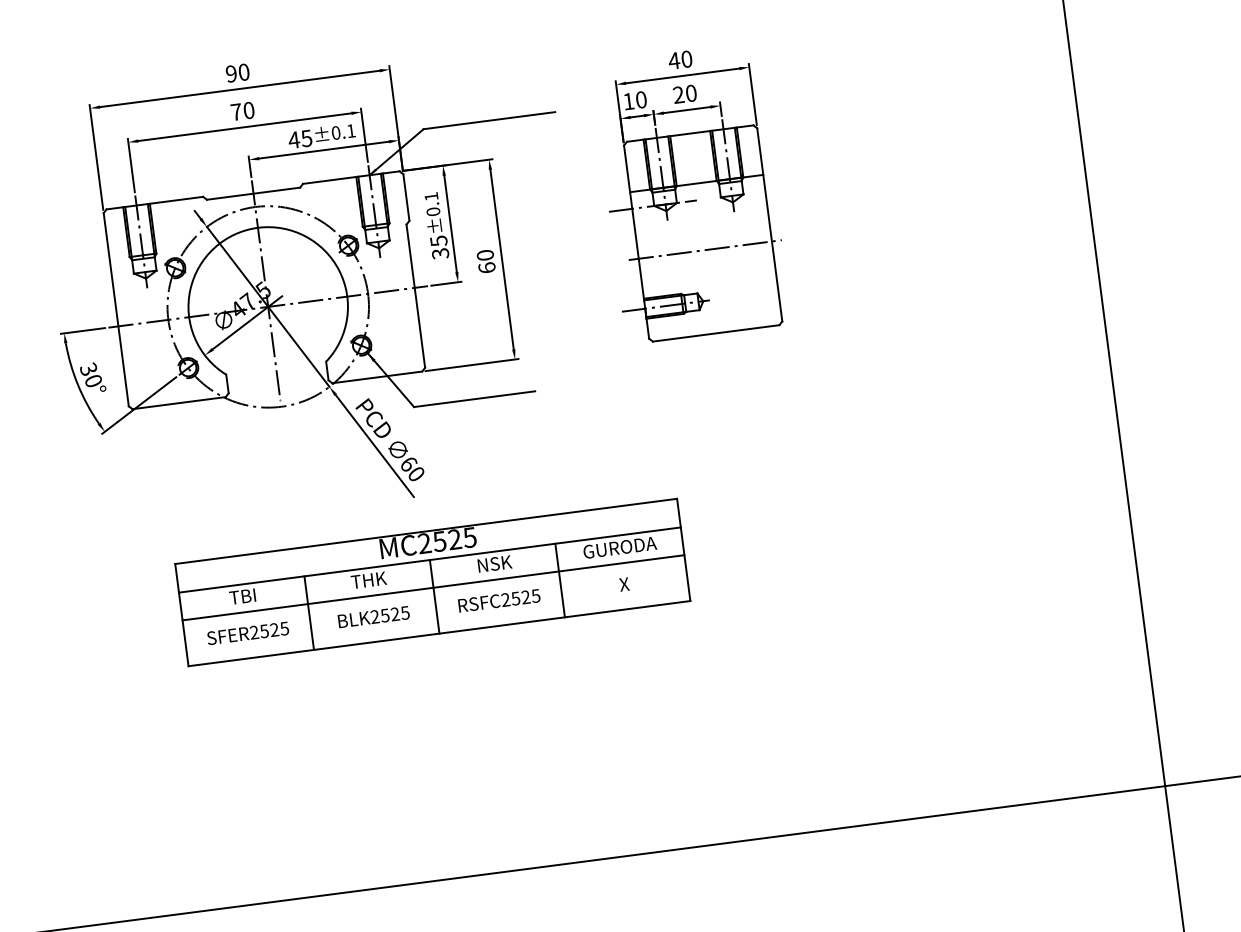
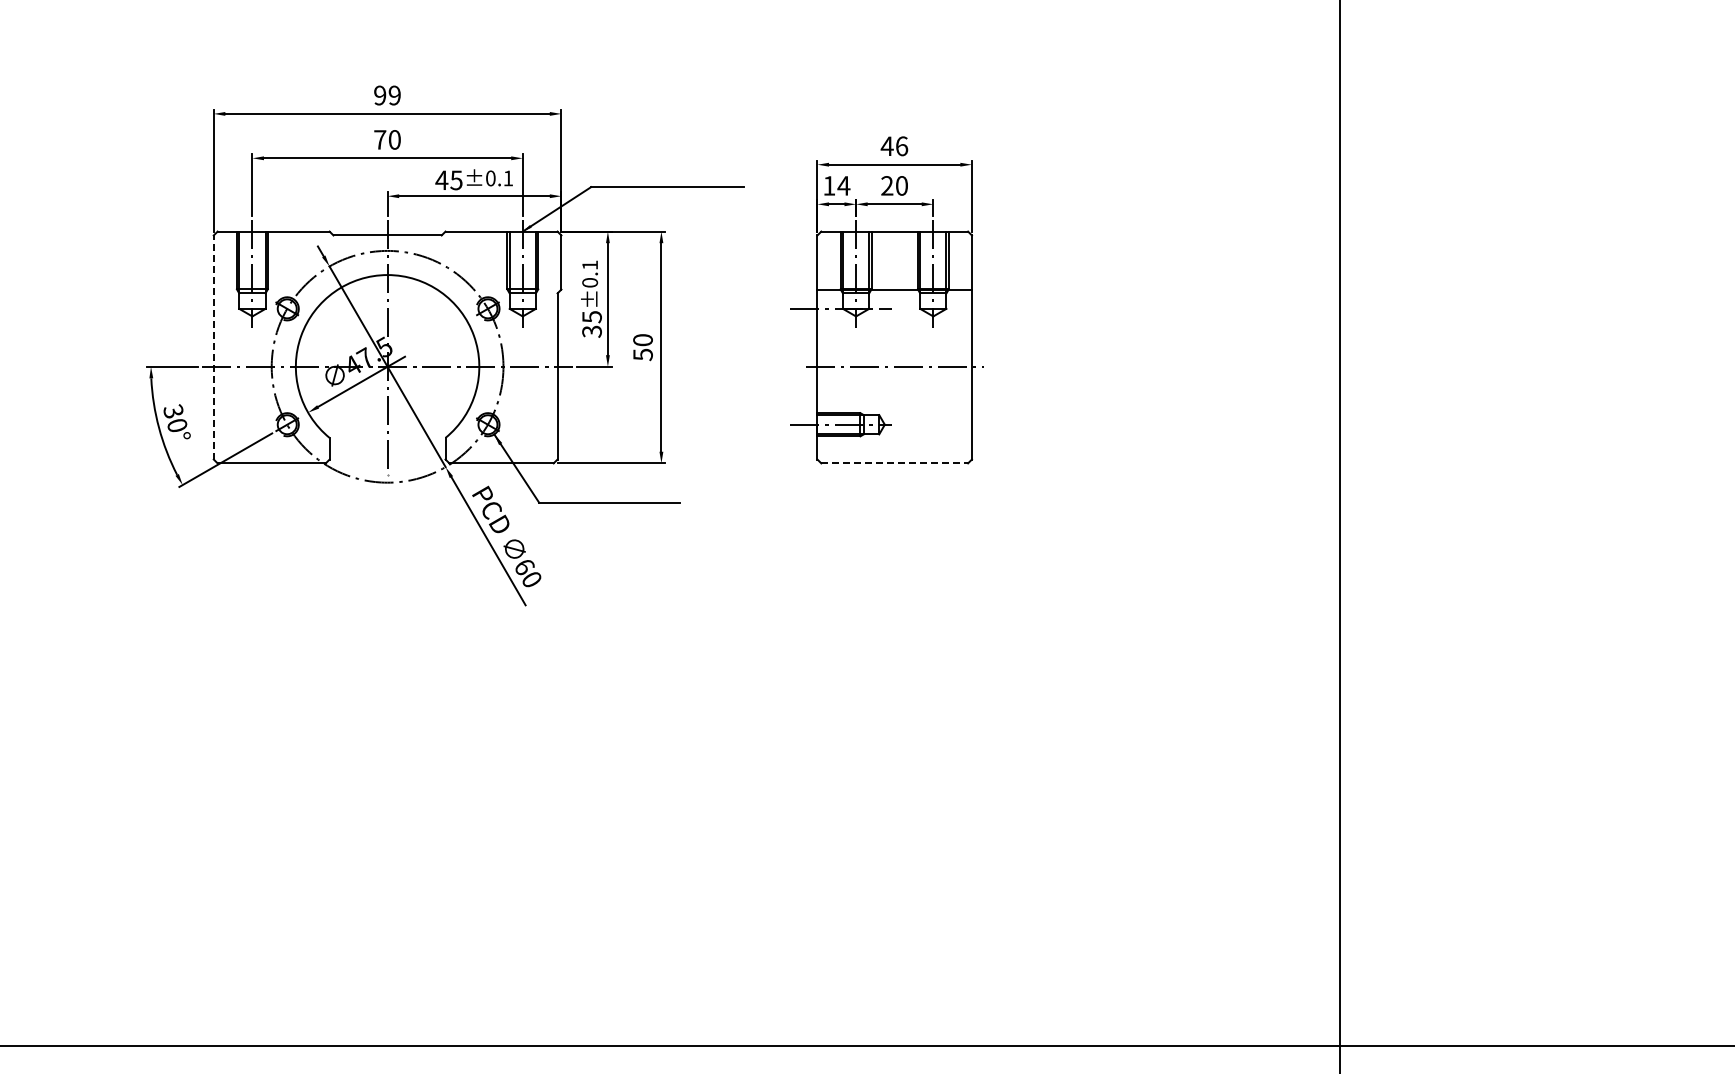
text: (687, 59) -> (902, 146), 40 -> 46
text: (243, 72) -> (394, 95), 90 -> 99
text: (640, 99) -> (843, 185), 10 -> 14
text: (486, 267) -> (642, 354), 60 -> 50
line: (115, 308) -> (213, 346), solid -> dashed
line: (716, 333) -> (895, 463), solid -> dashed
part: (432, 582) -> (534, 705), removed

